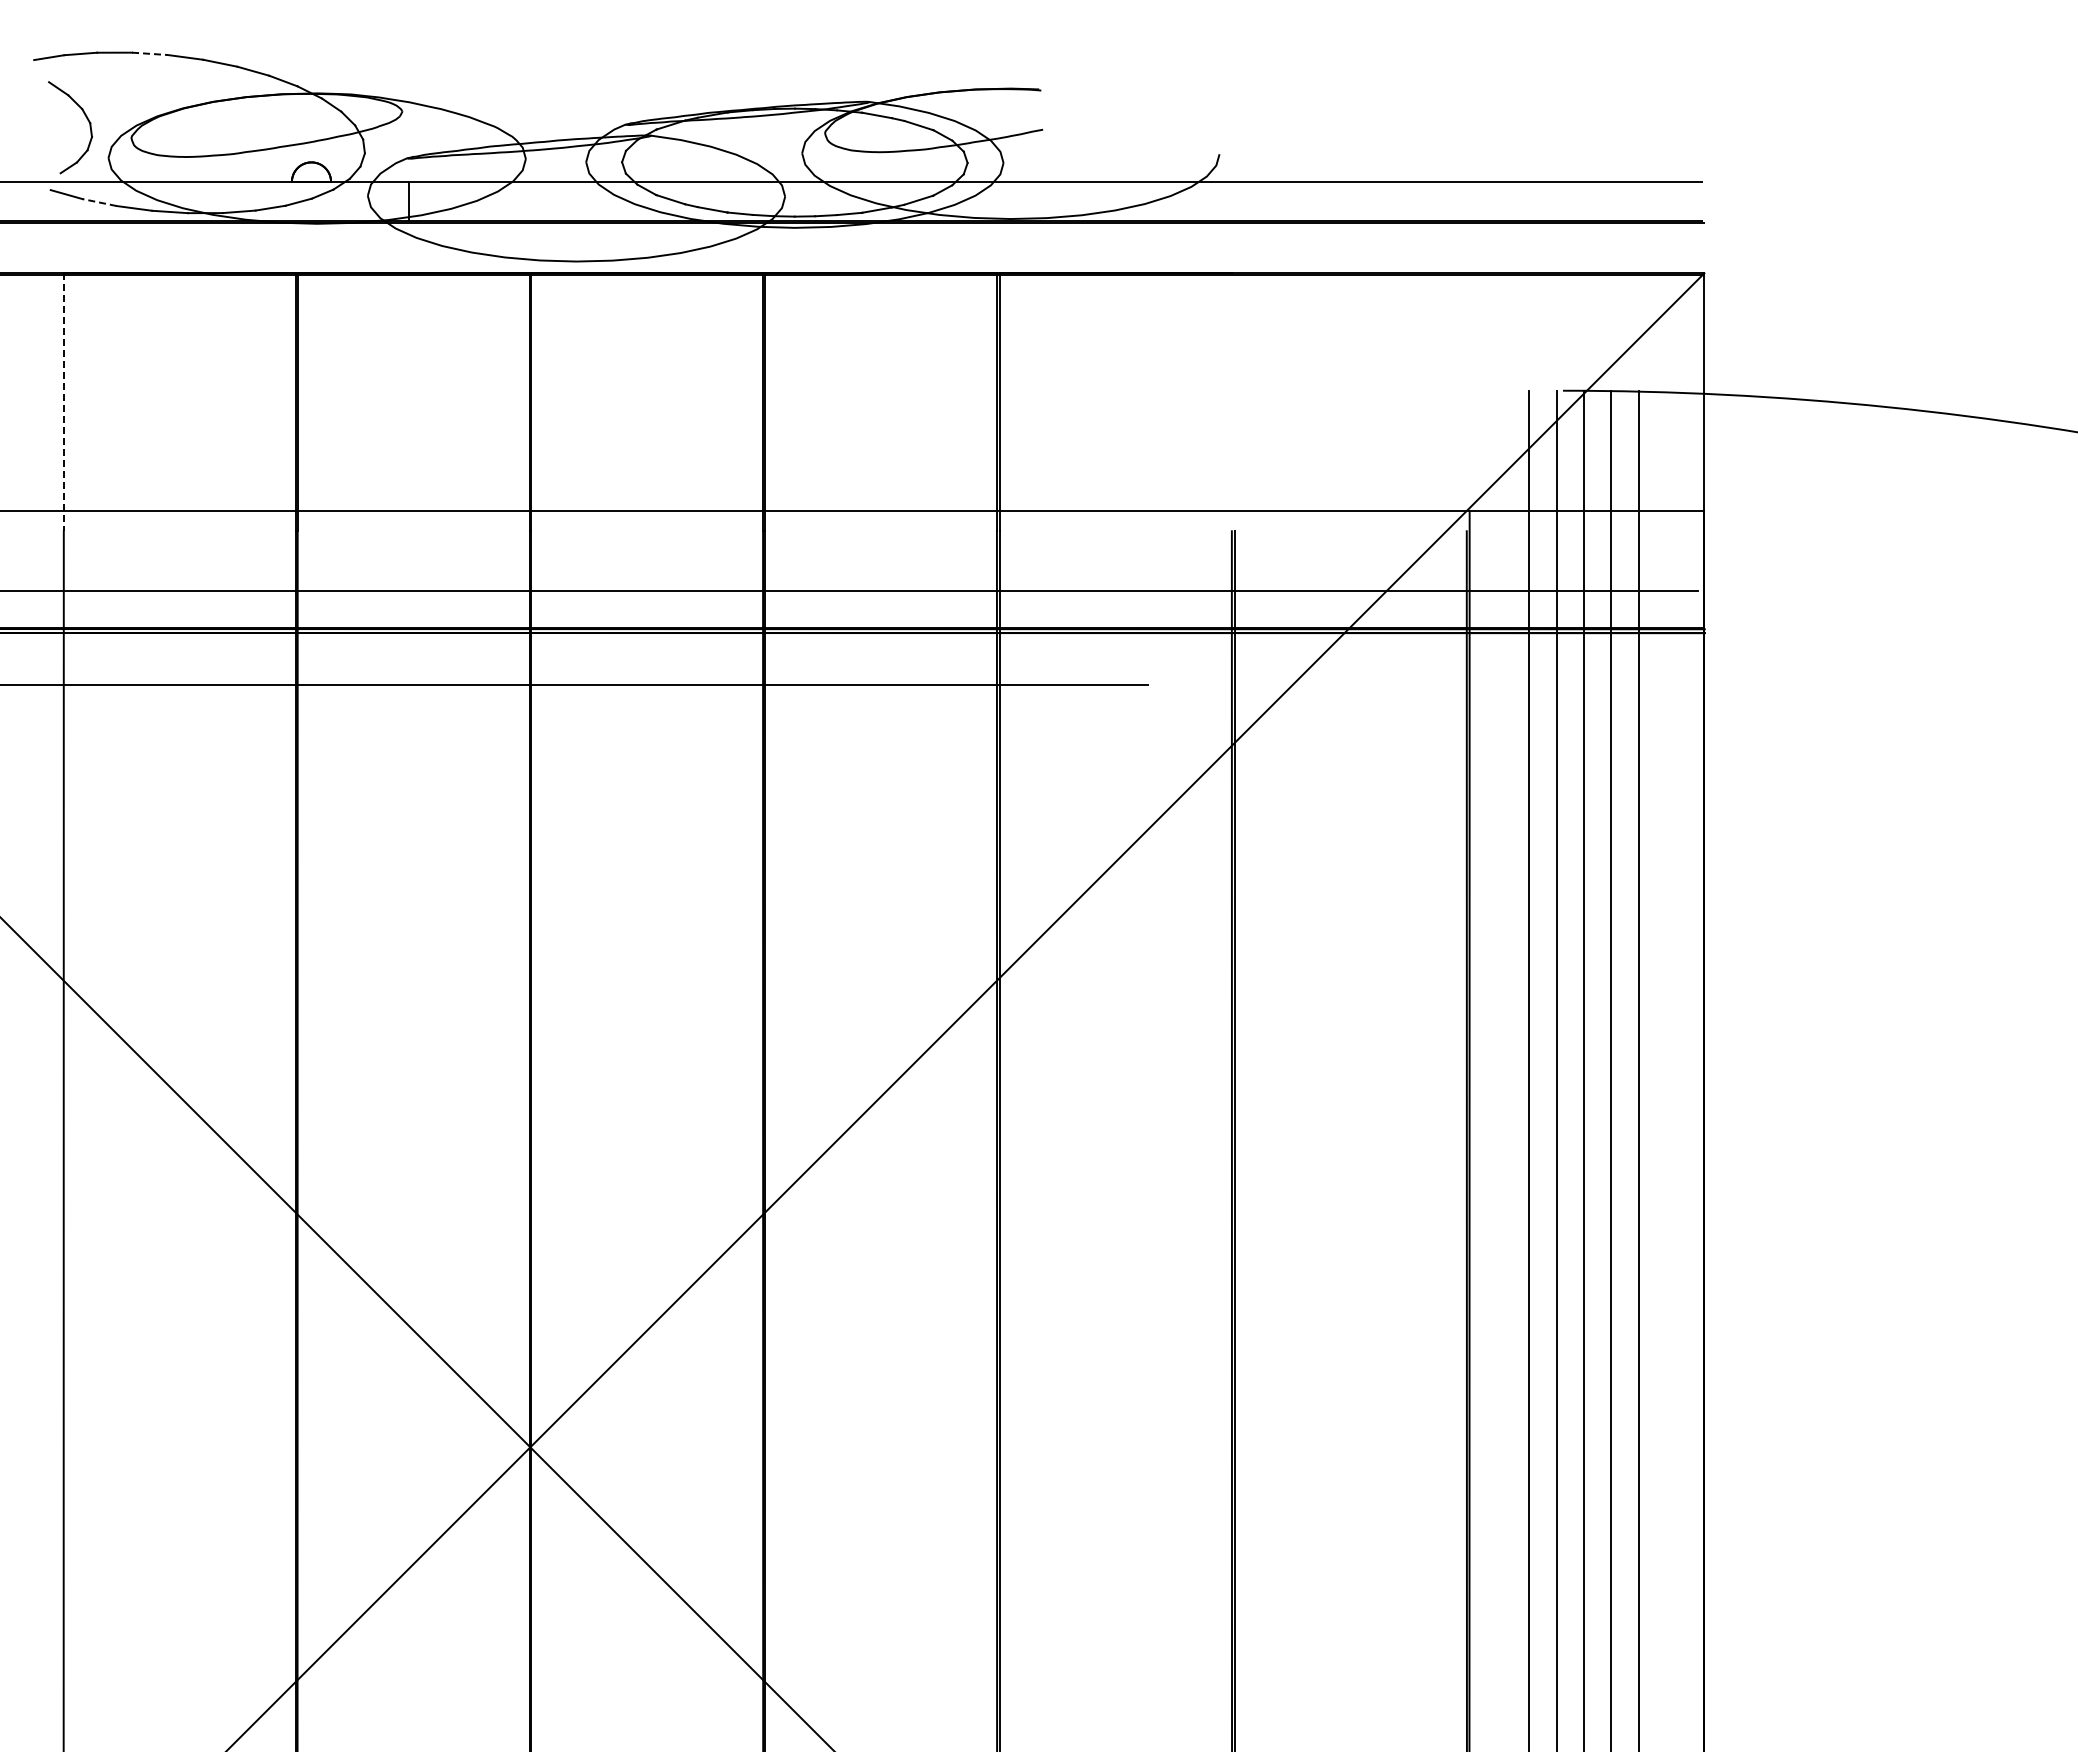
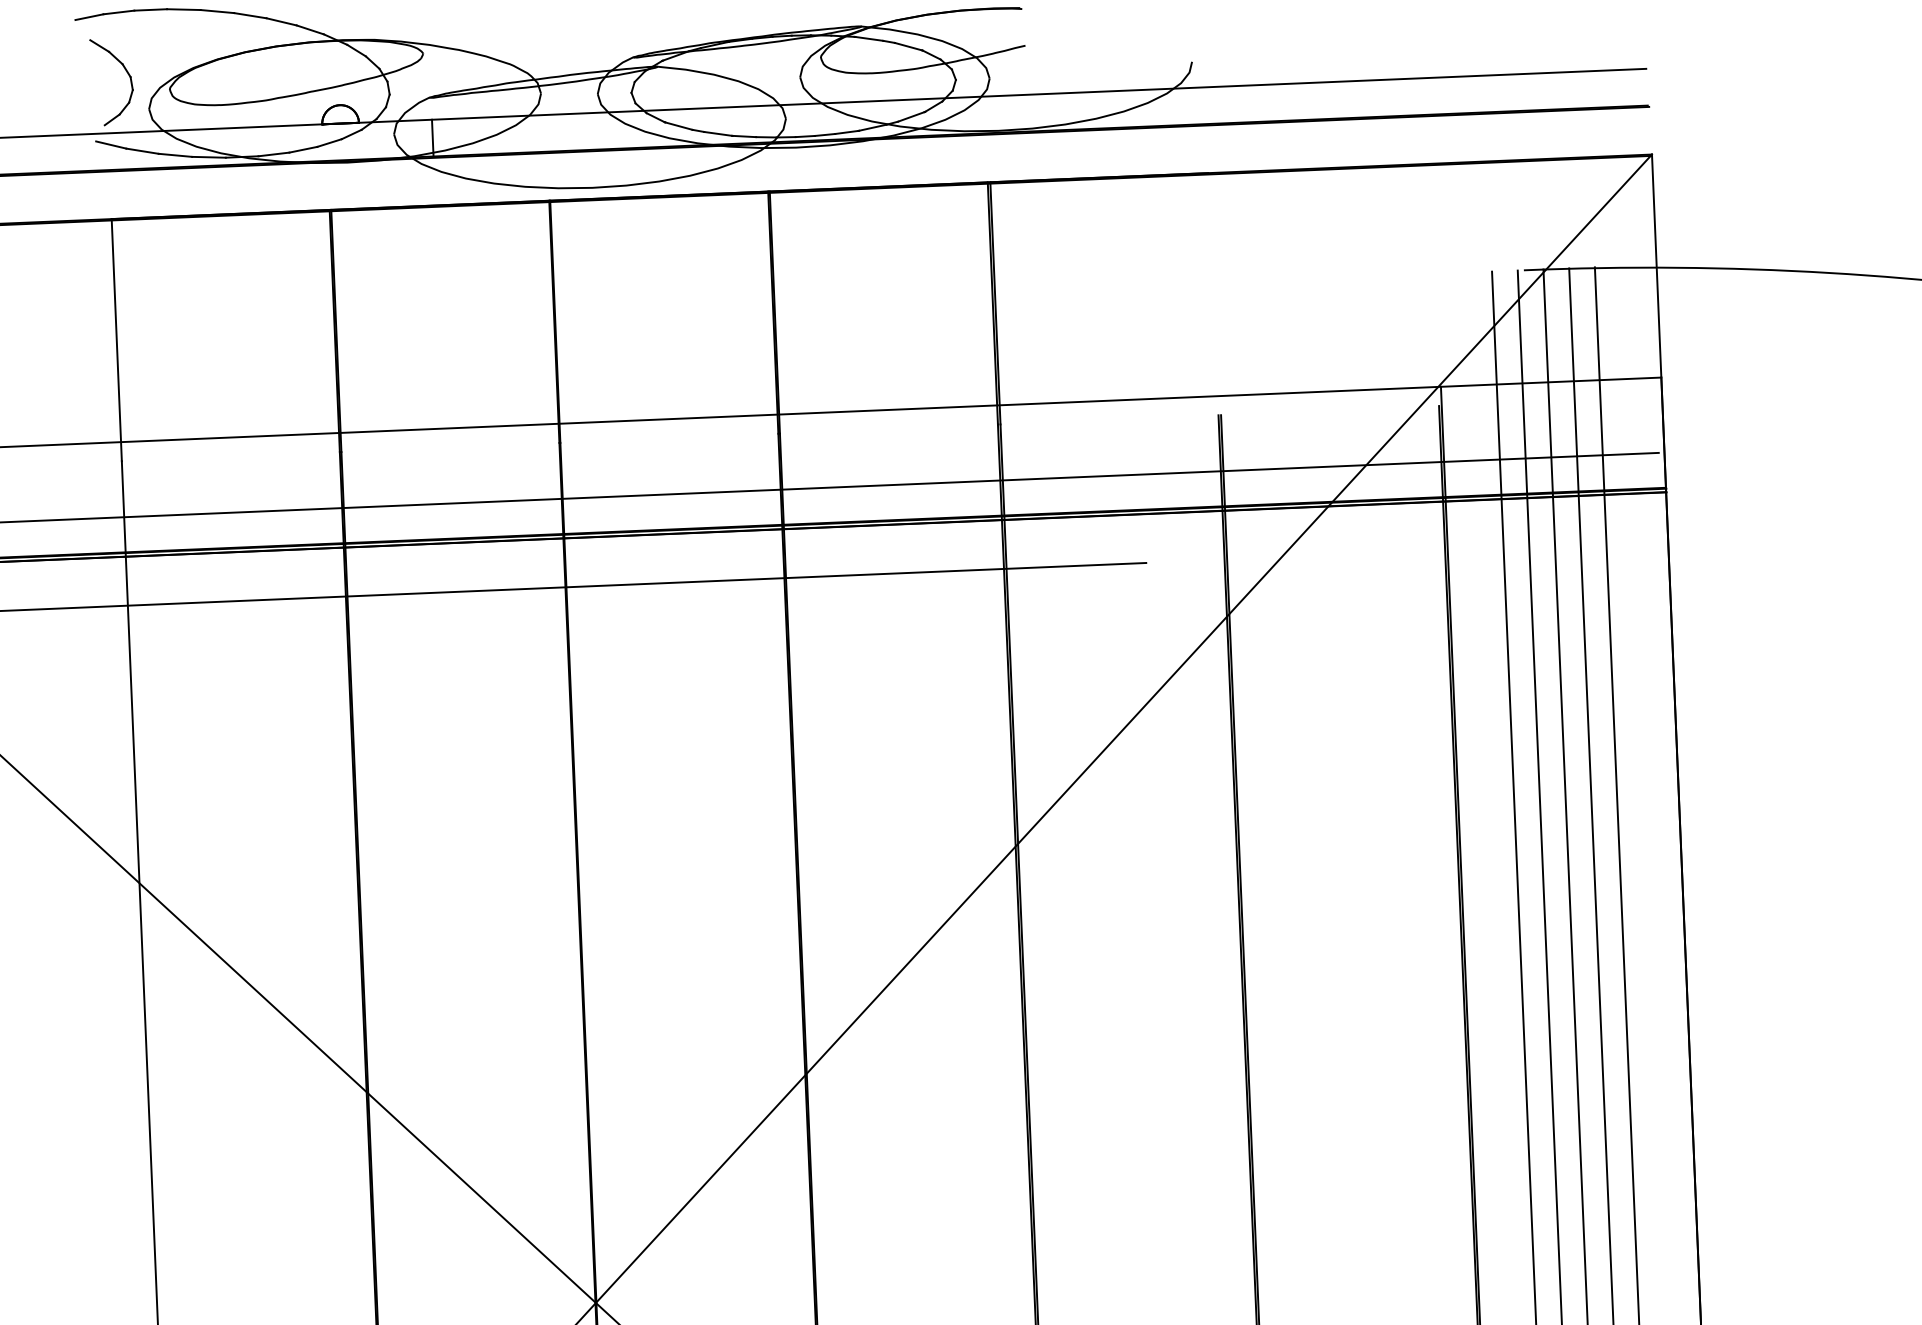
line: (149, 53) -> (183, 9), dashed -> solid
line: (99, 202) -> (142, 151), dashed -> solid
line: (63, 402) -> (116, 340), dashed -> solid

